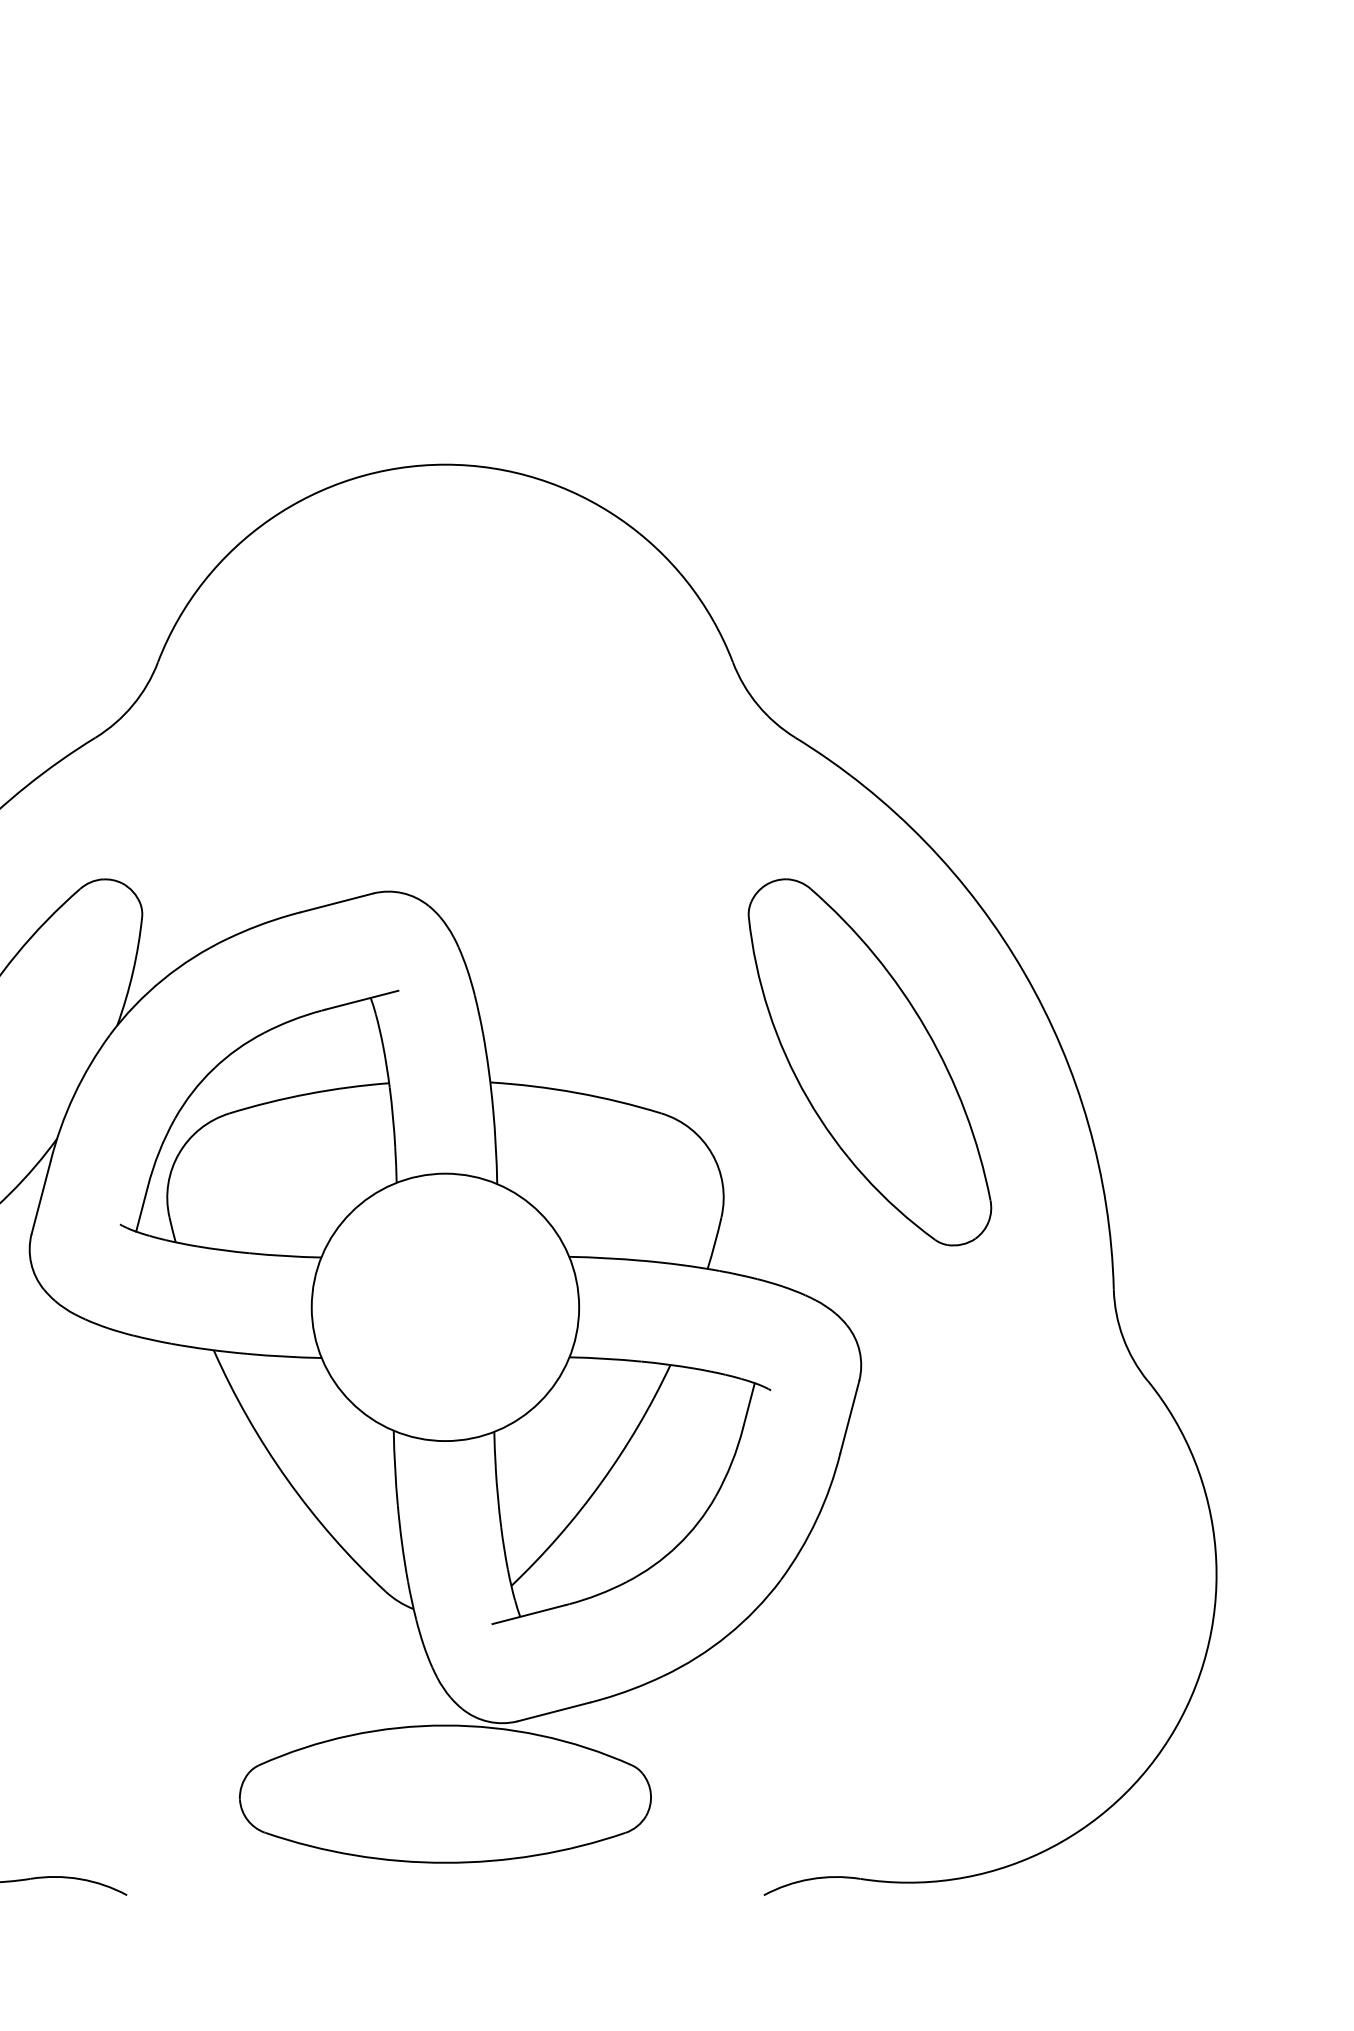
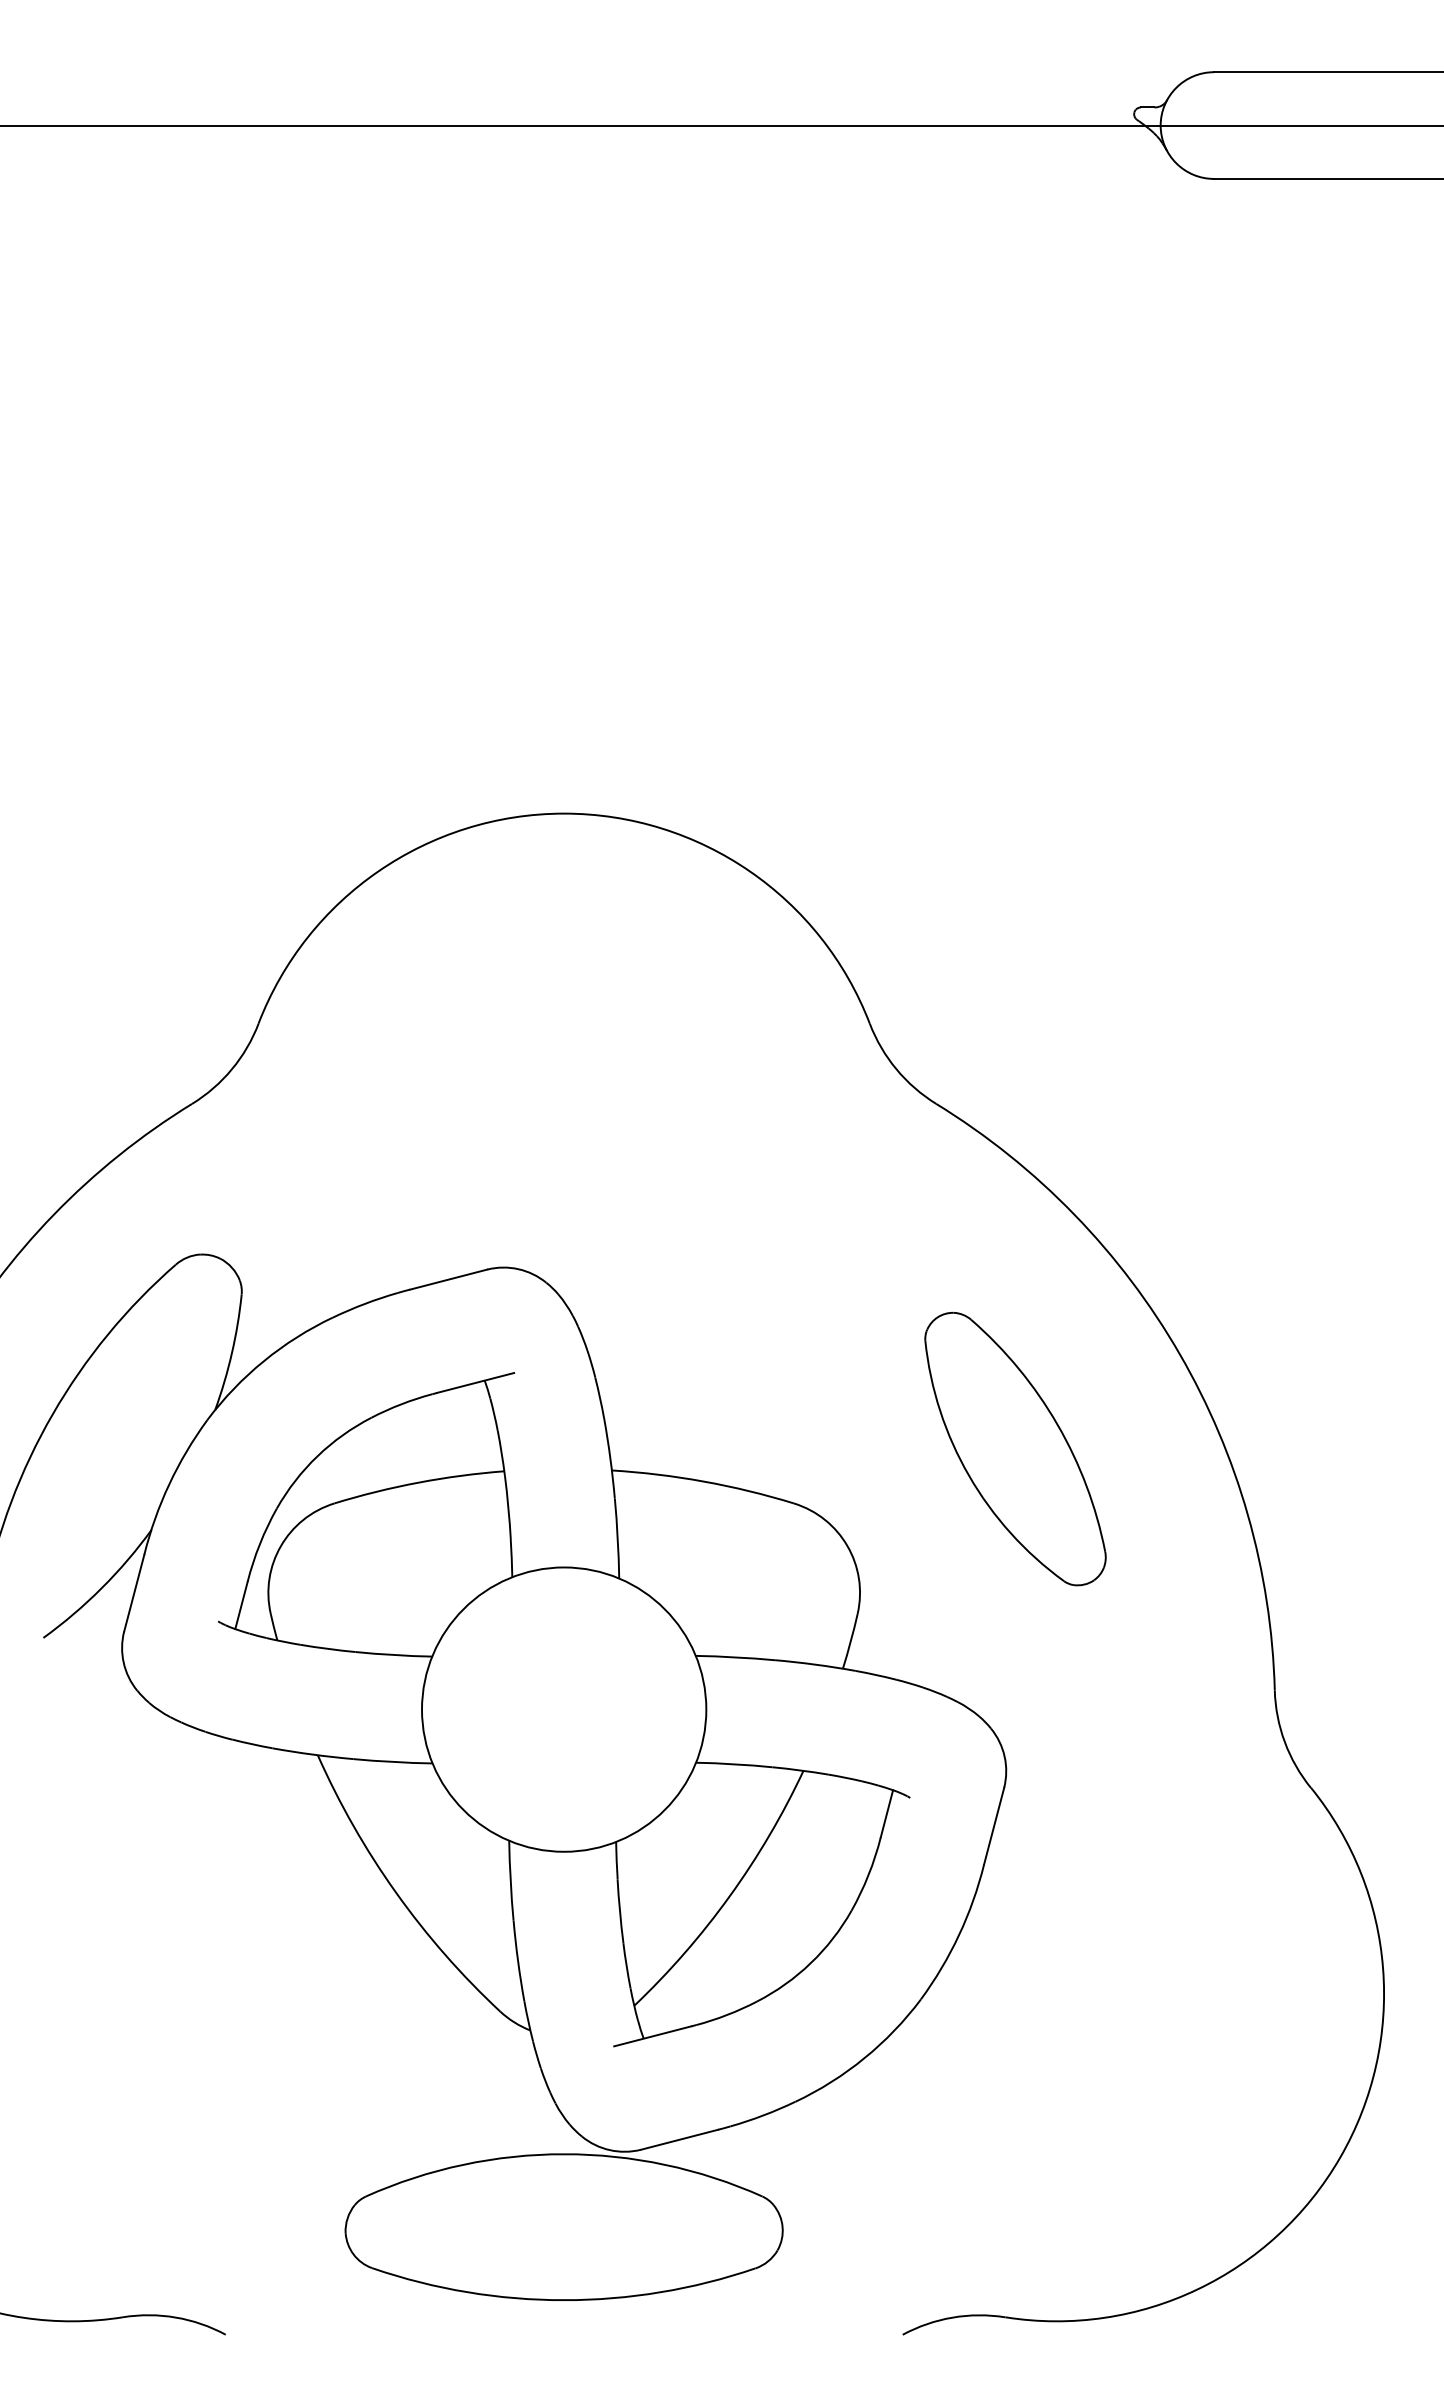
part: (869, 1061) -> (1015, 1448), size x0.7

